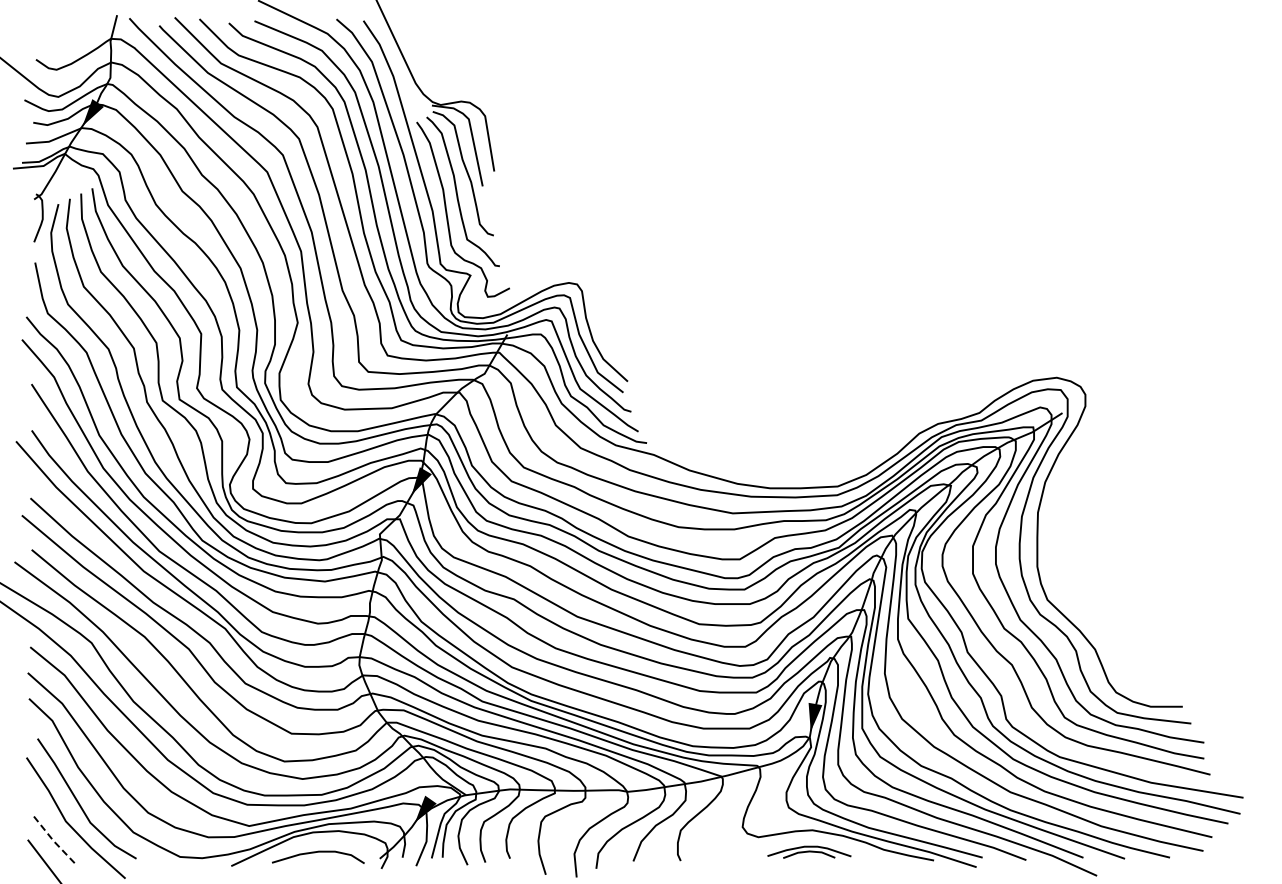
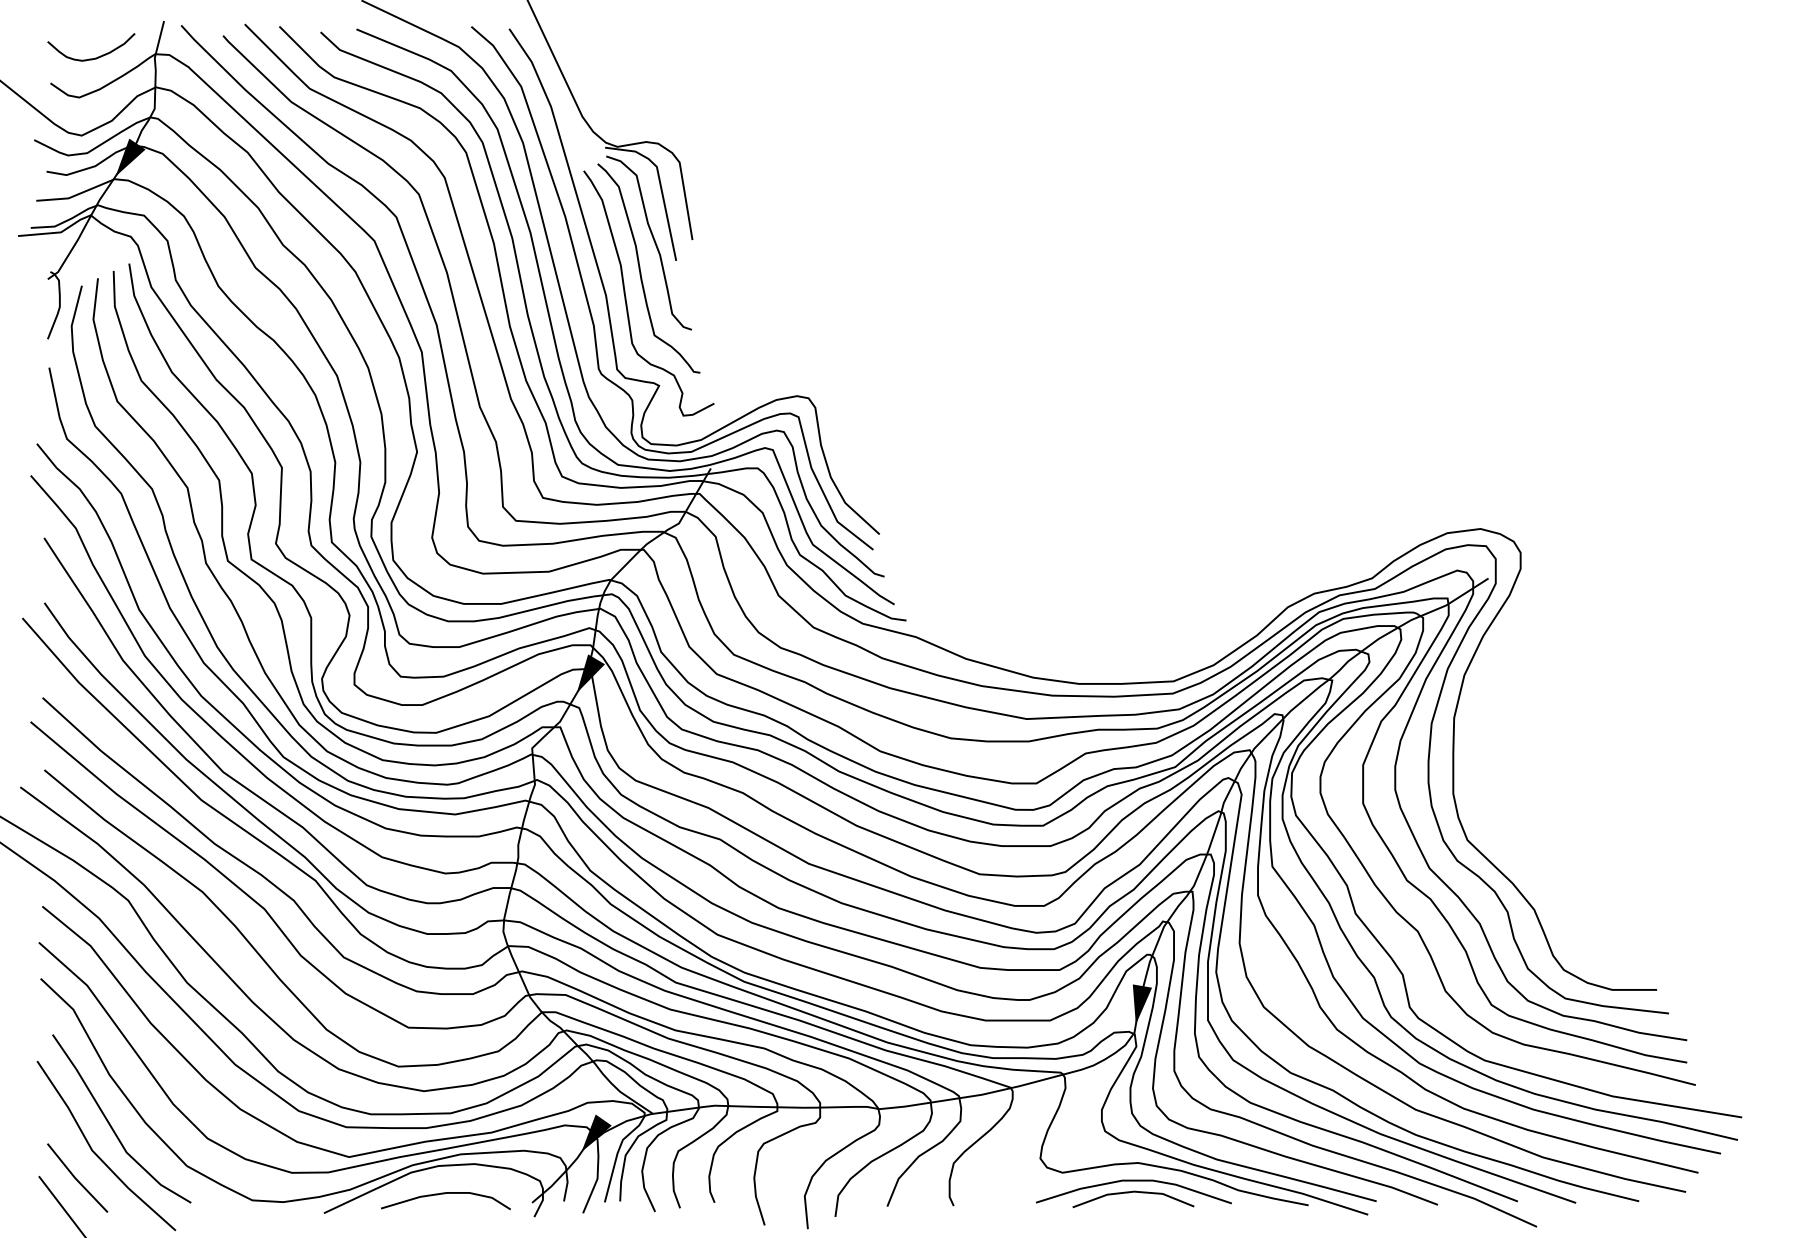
curve: (64, 41) -> (90, 57), added
line: (54, 841) -> (76, 1178), dashed -> solid
part: (809, 852) -> (1134, 1194), size x1.67

